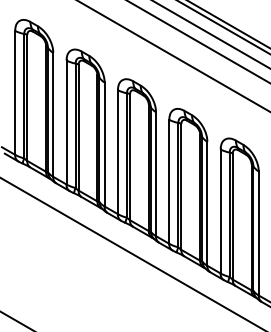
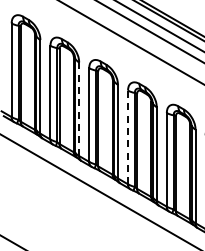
line: (105, 144) -> (79, 109), solid -> dashed
line: (169, 181) -> (128, 137), solid -> dashed

